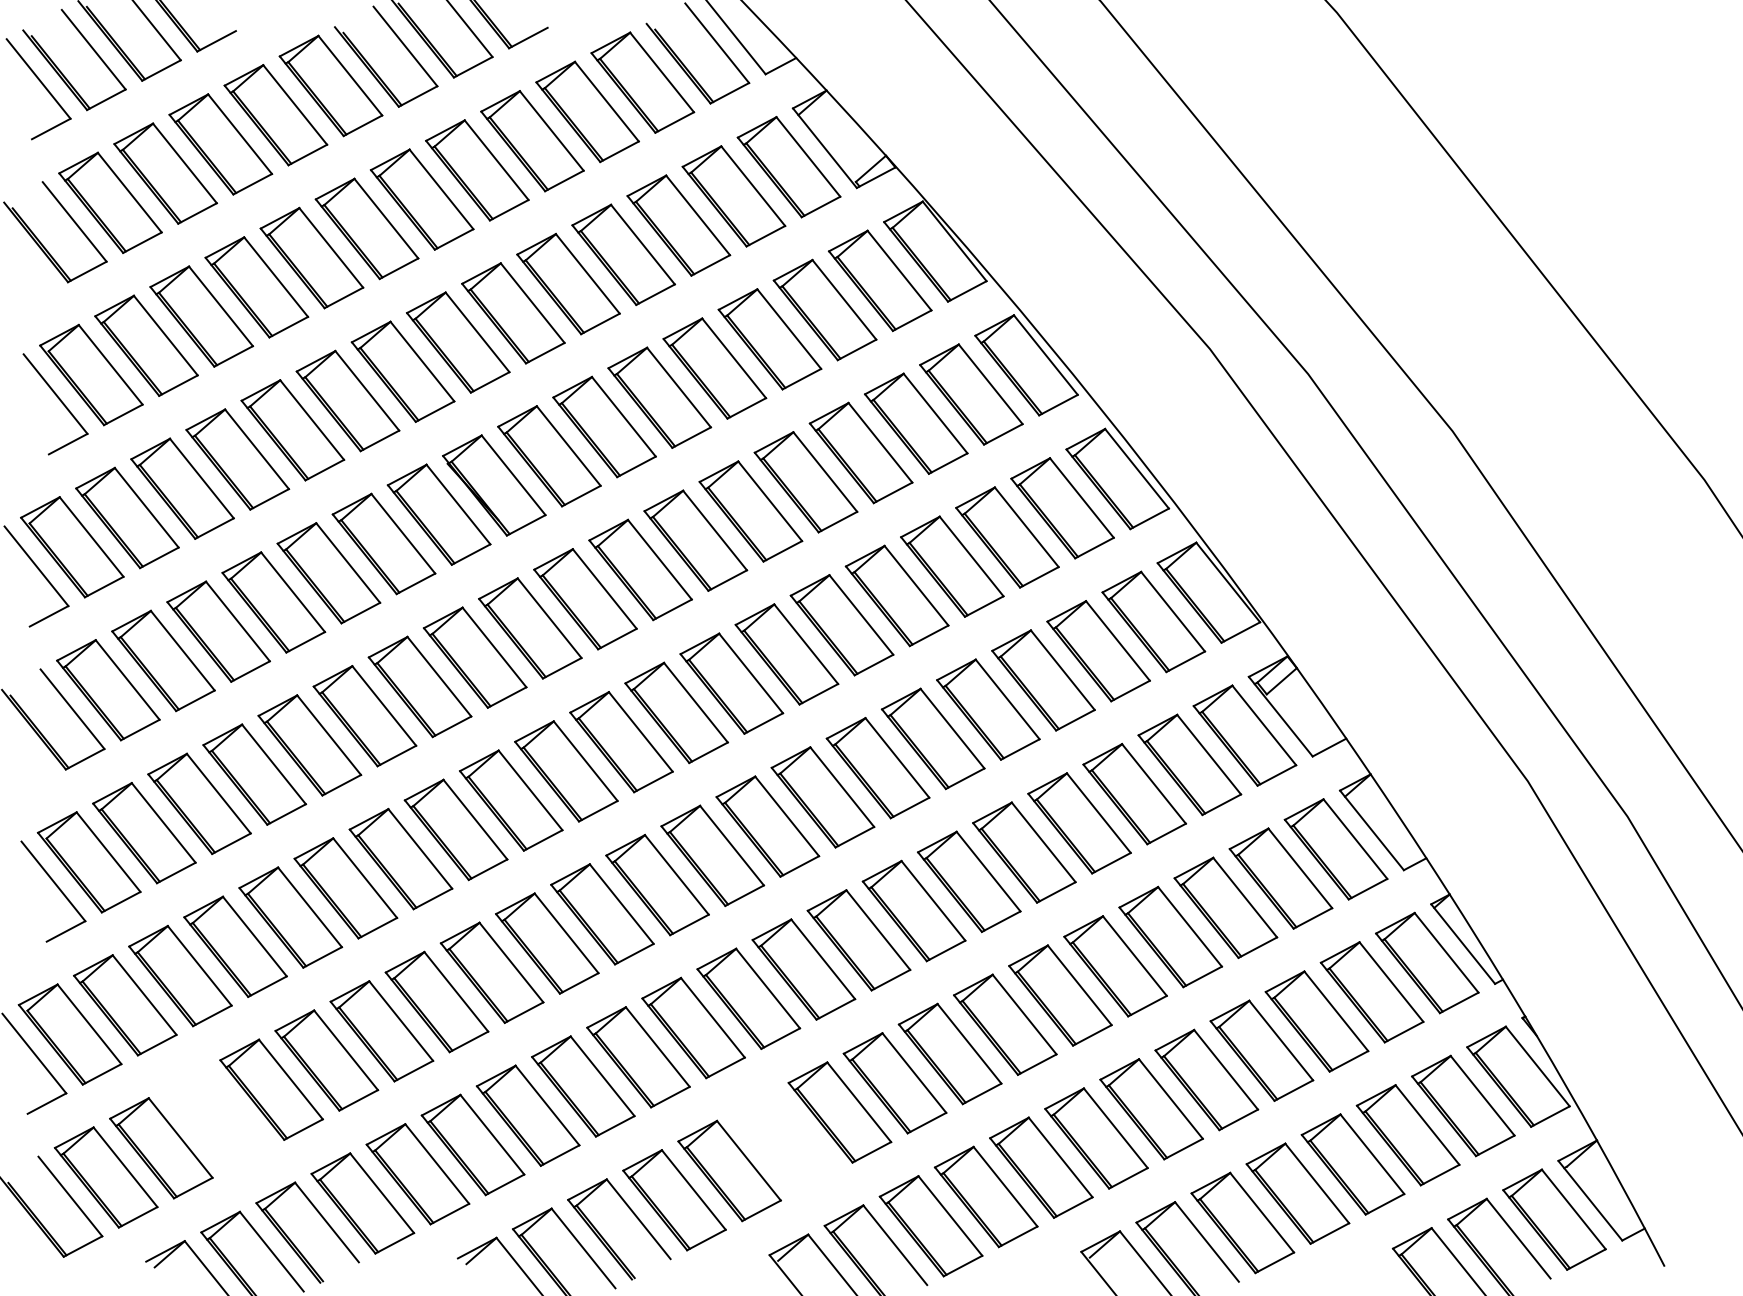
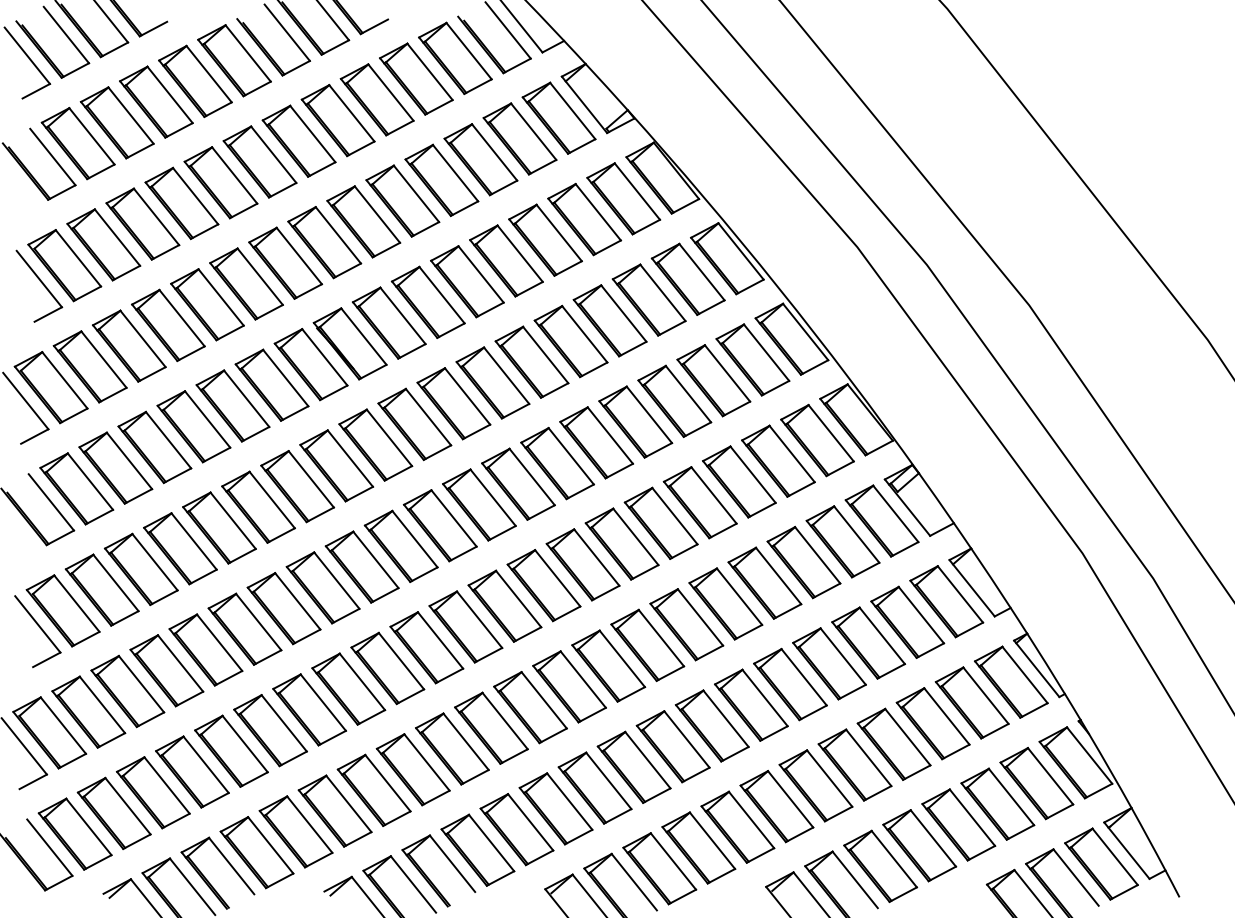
part: (216, 1118) -> (153, 792), added
part: (784, 1141) -> (555, 808), added

